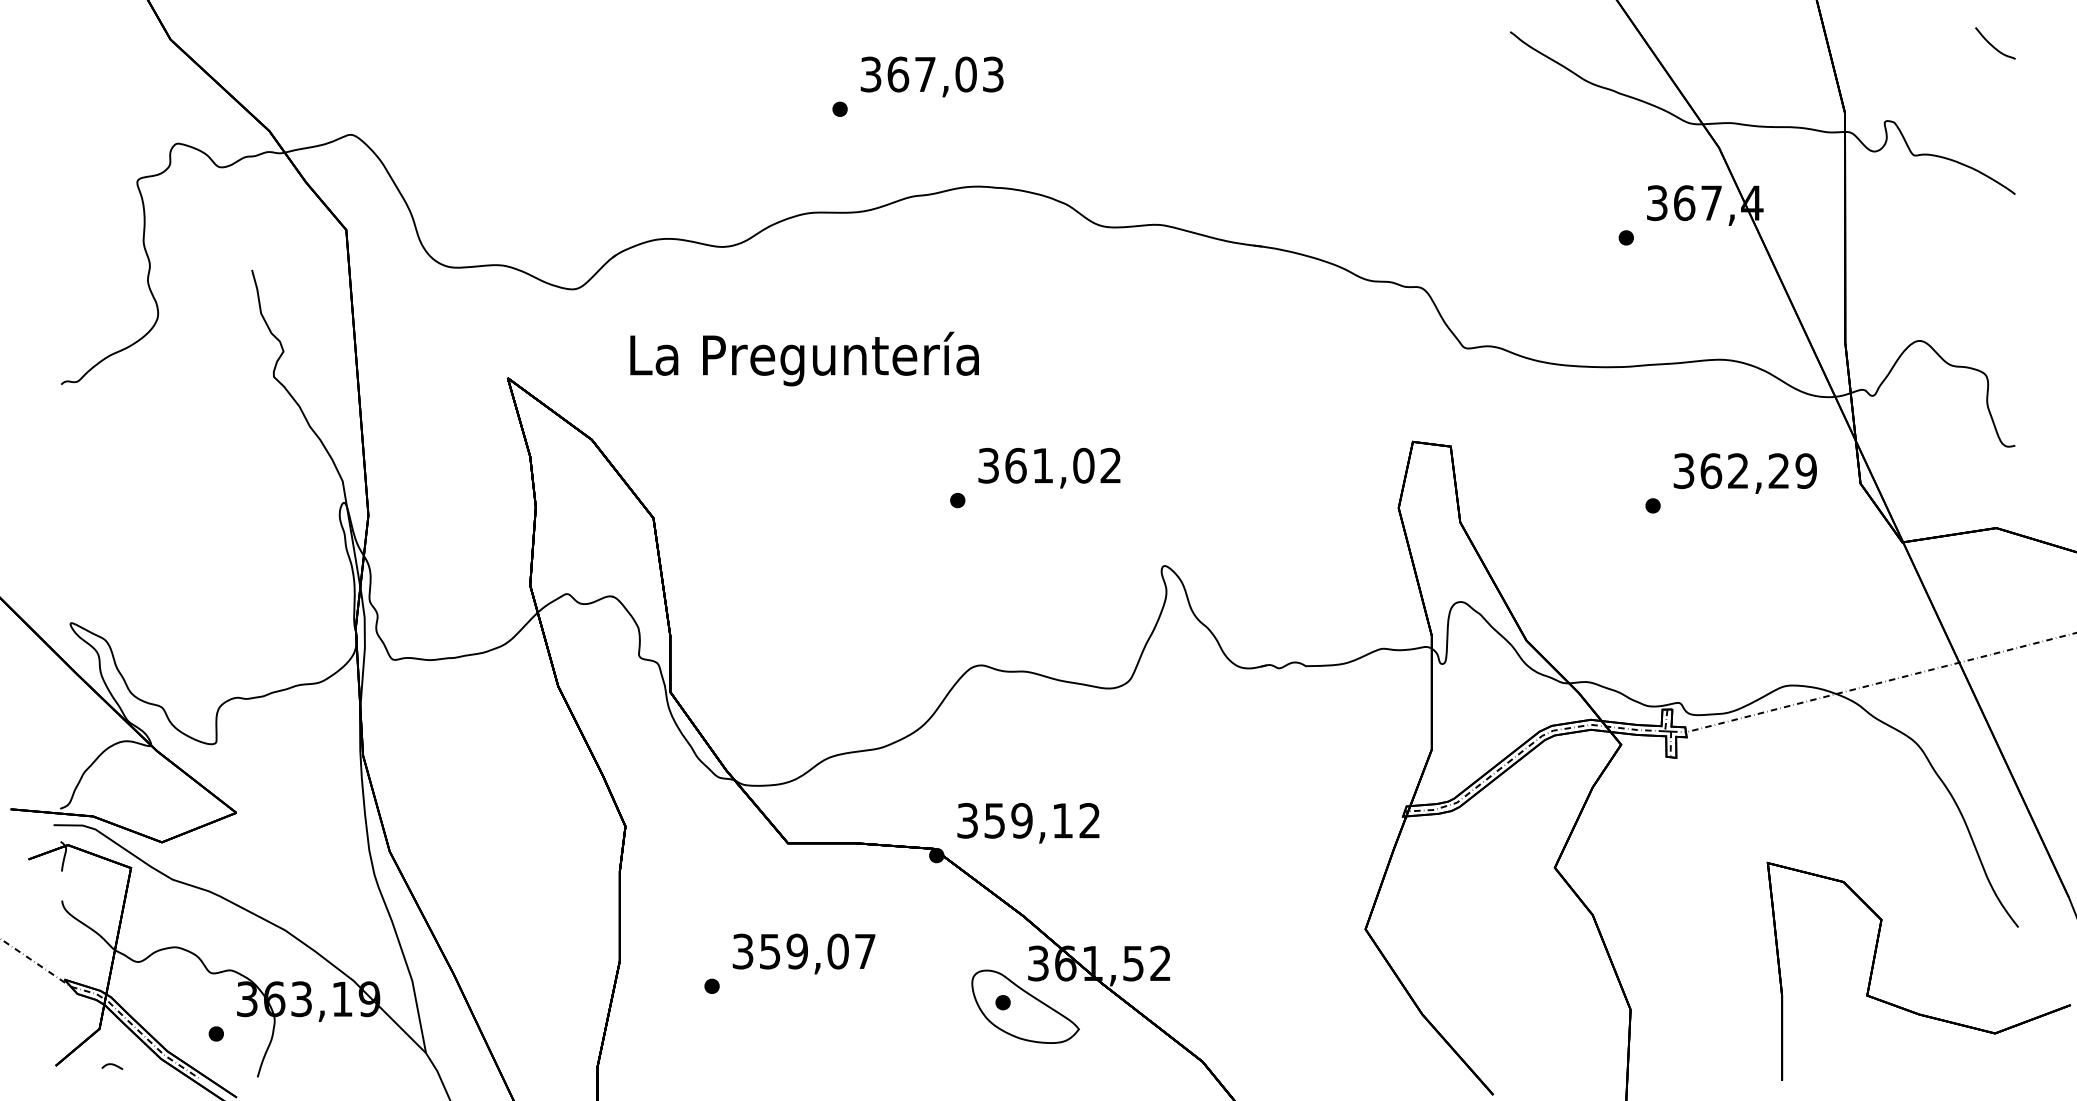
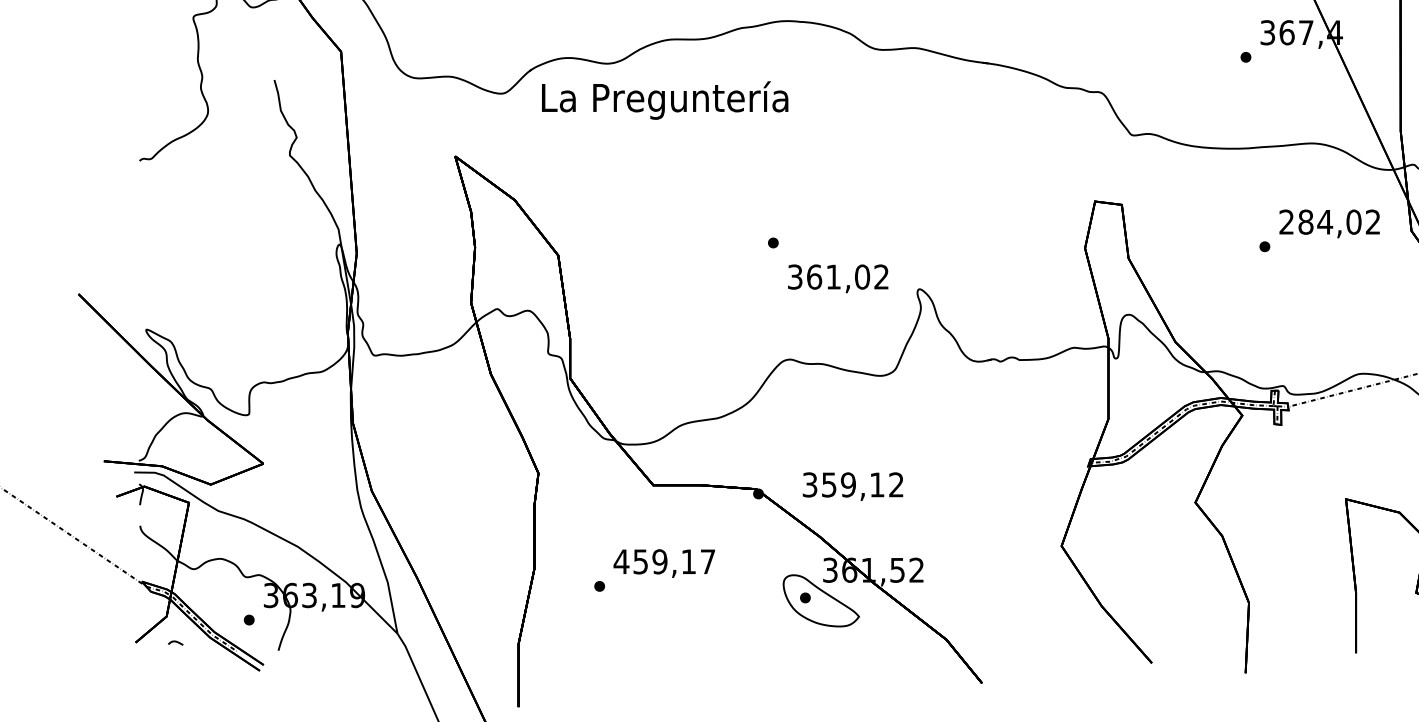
text: (804, 358) -> (665, 100), moved
text: (1049, 467) -> (838, 278), moved
text: (1744, 471) -> (1329, 222), 362,29 -> 284,02
text: (1028, 823) -> (853, 486), moved
text: (789, 951) -> (654, 561), 359,07 -> 459,17

